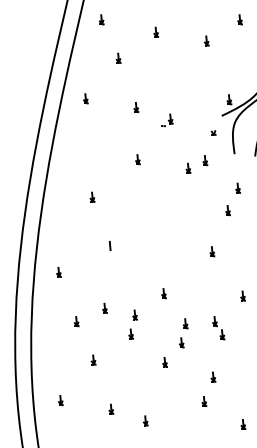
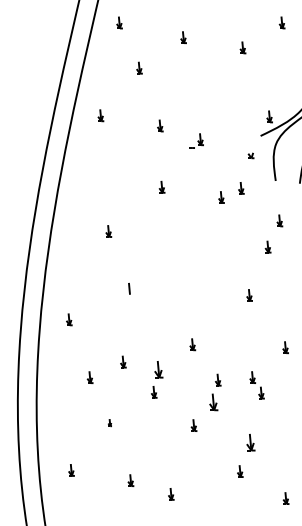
part: (134, 314) -> (158, 369), size x1.4
part: (181, 342) -> (213, 402), size x1.4
part: (93, 359) -> (109, 422), size x0.6
part: (213, 376) -> (250, 442), size x1.4

